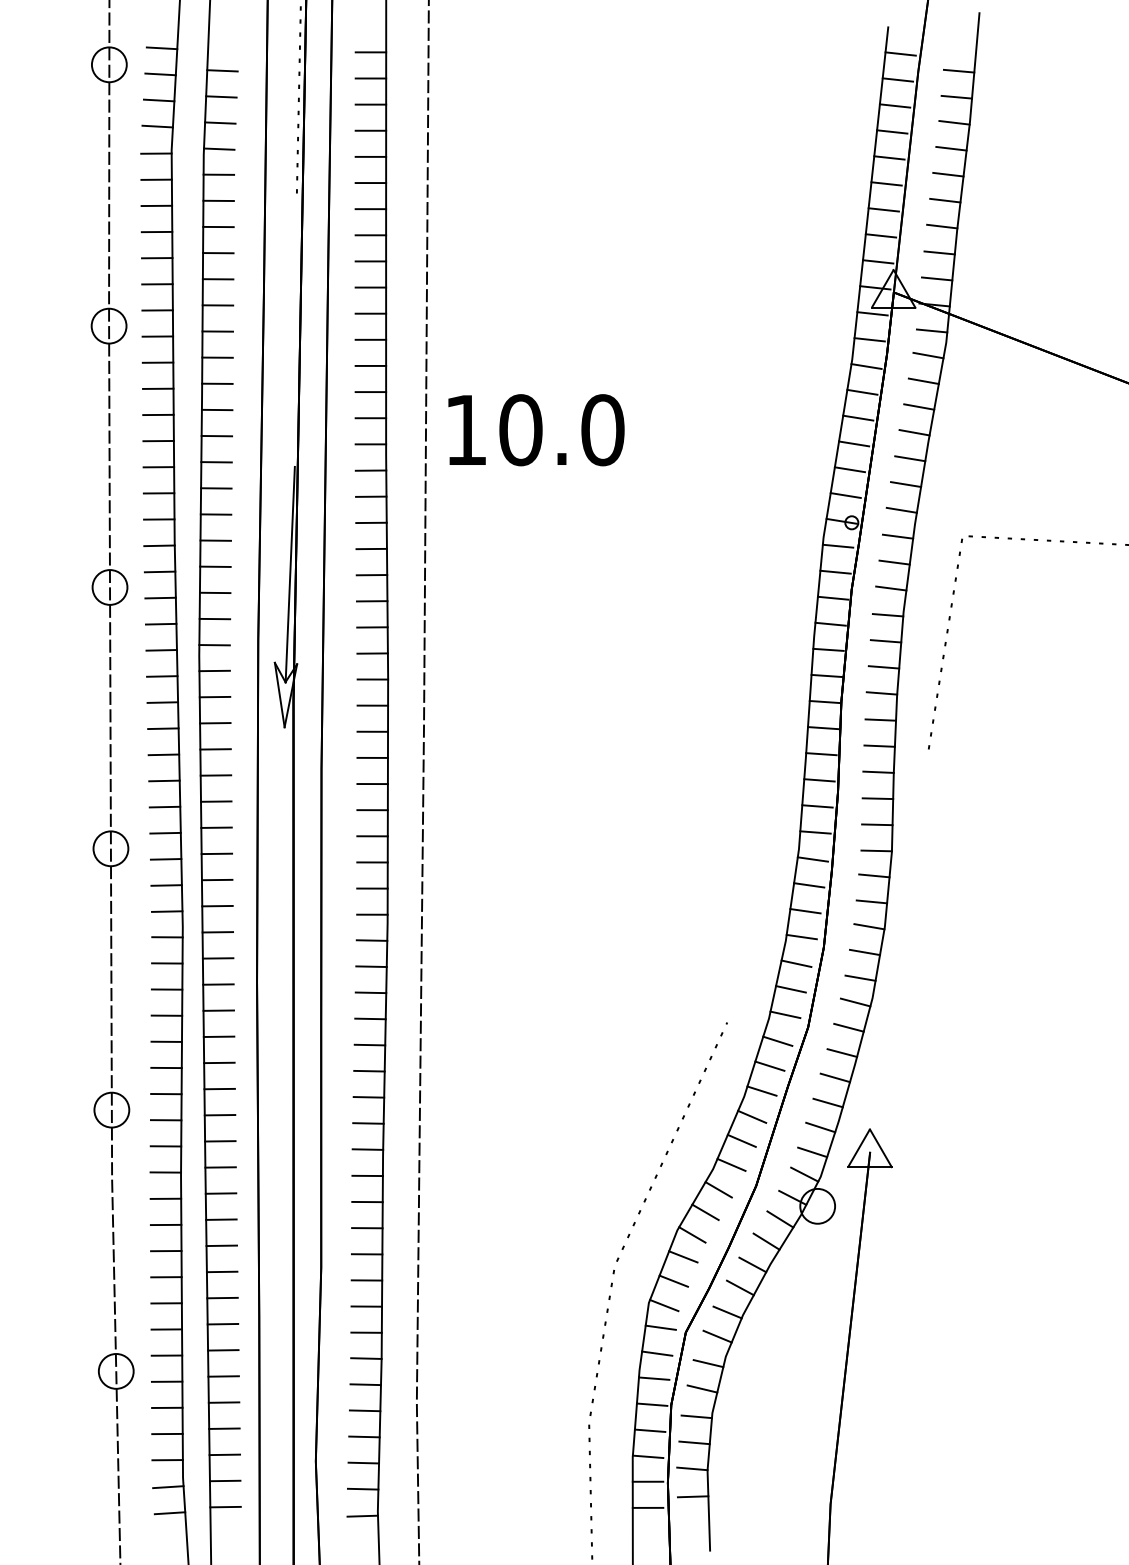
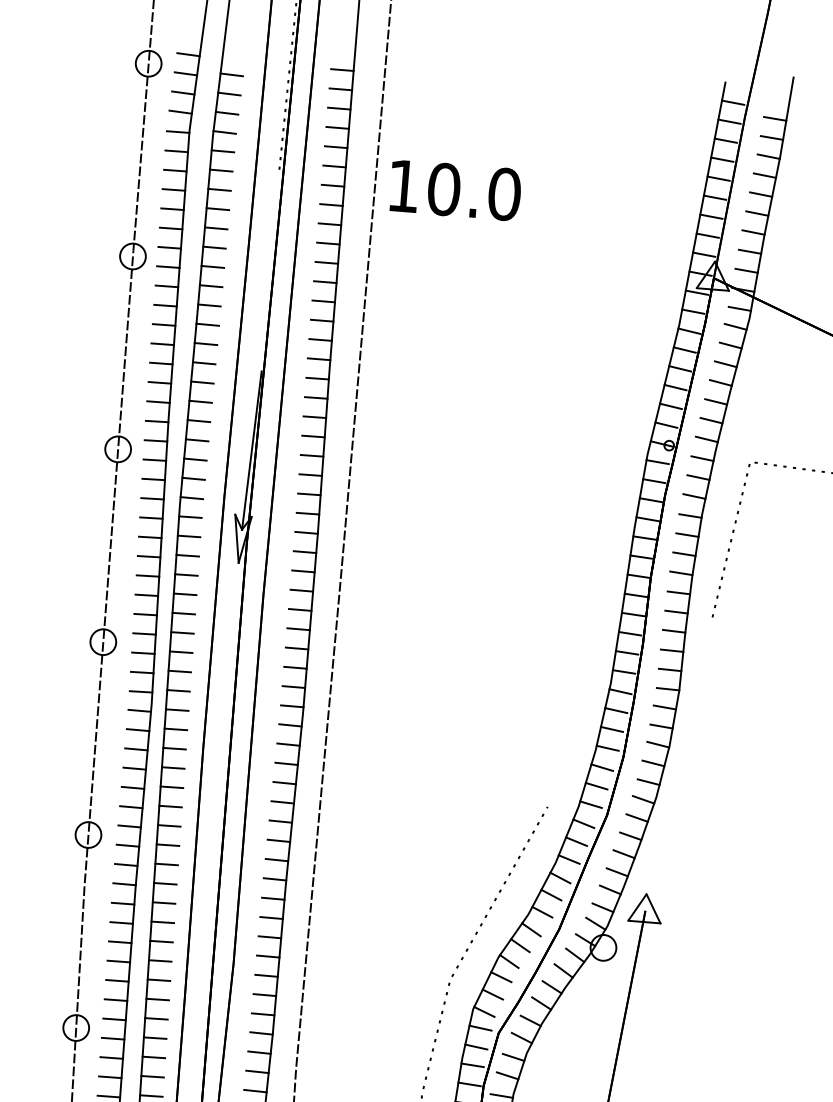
text: (536, 430) -> (455, 190), moved

